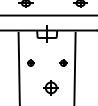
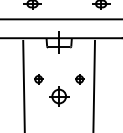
part: (50, 87) -> (58, 96), moved

